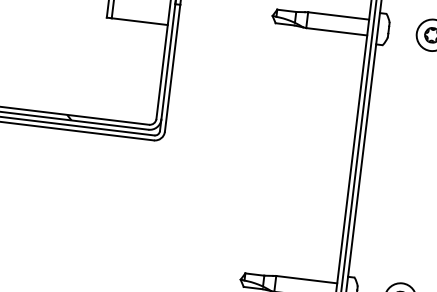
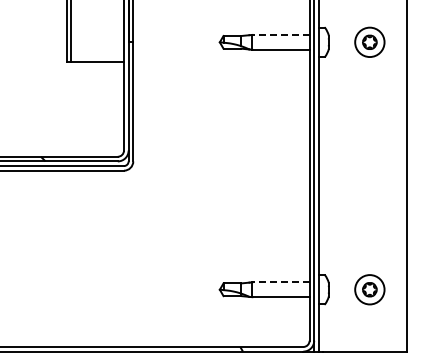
line: (338, 15) -> (280, 34), solid -> dashed
line: (306, 279) -> (280, 282), solid -> dashed

